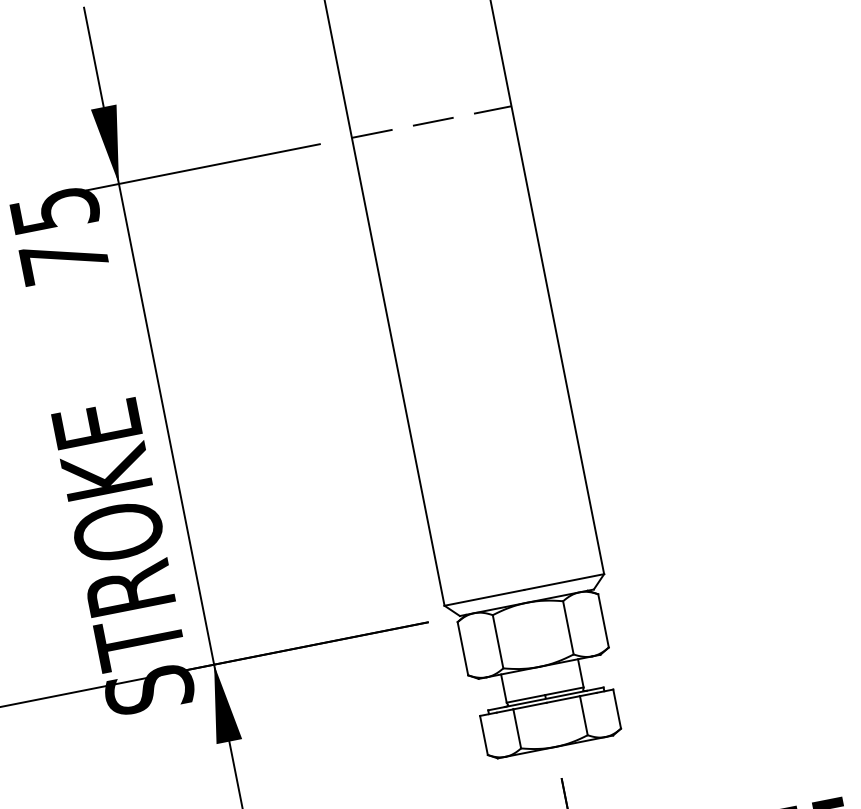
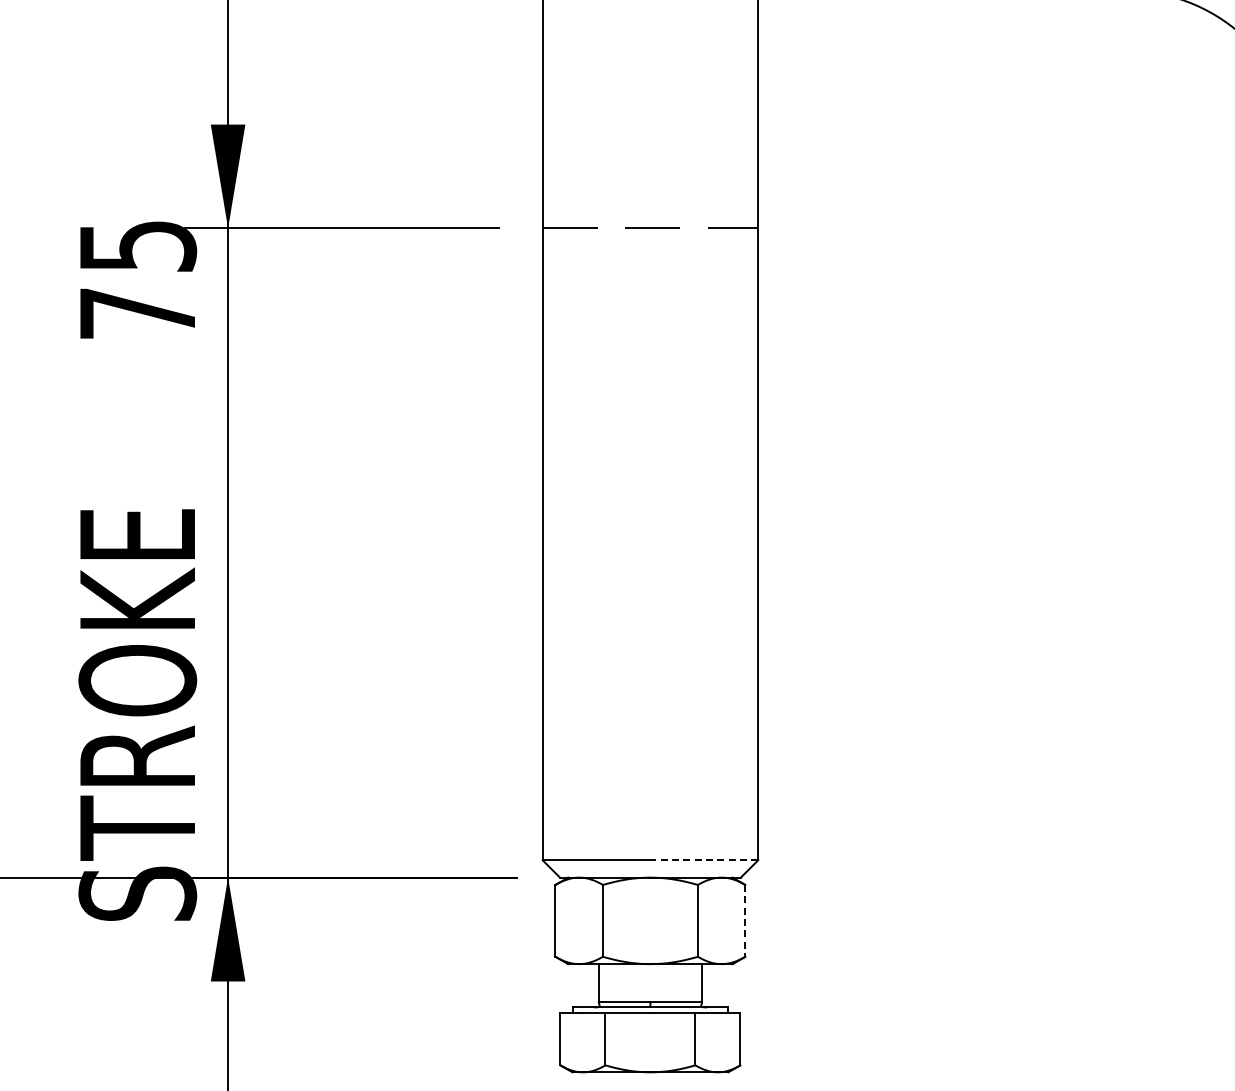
line: (564, 582) -> (704, 860), solid -> dashed
line: (603, 620) -> (745, 920), solid -> dashed

